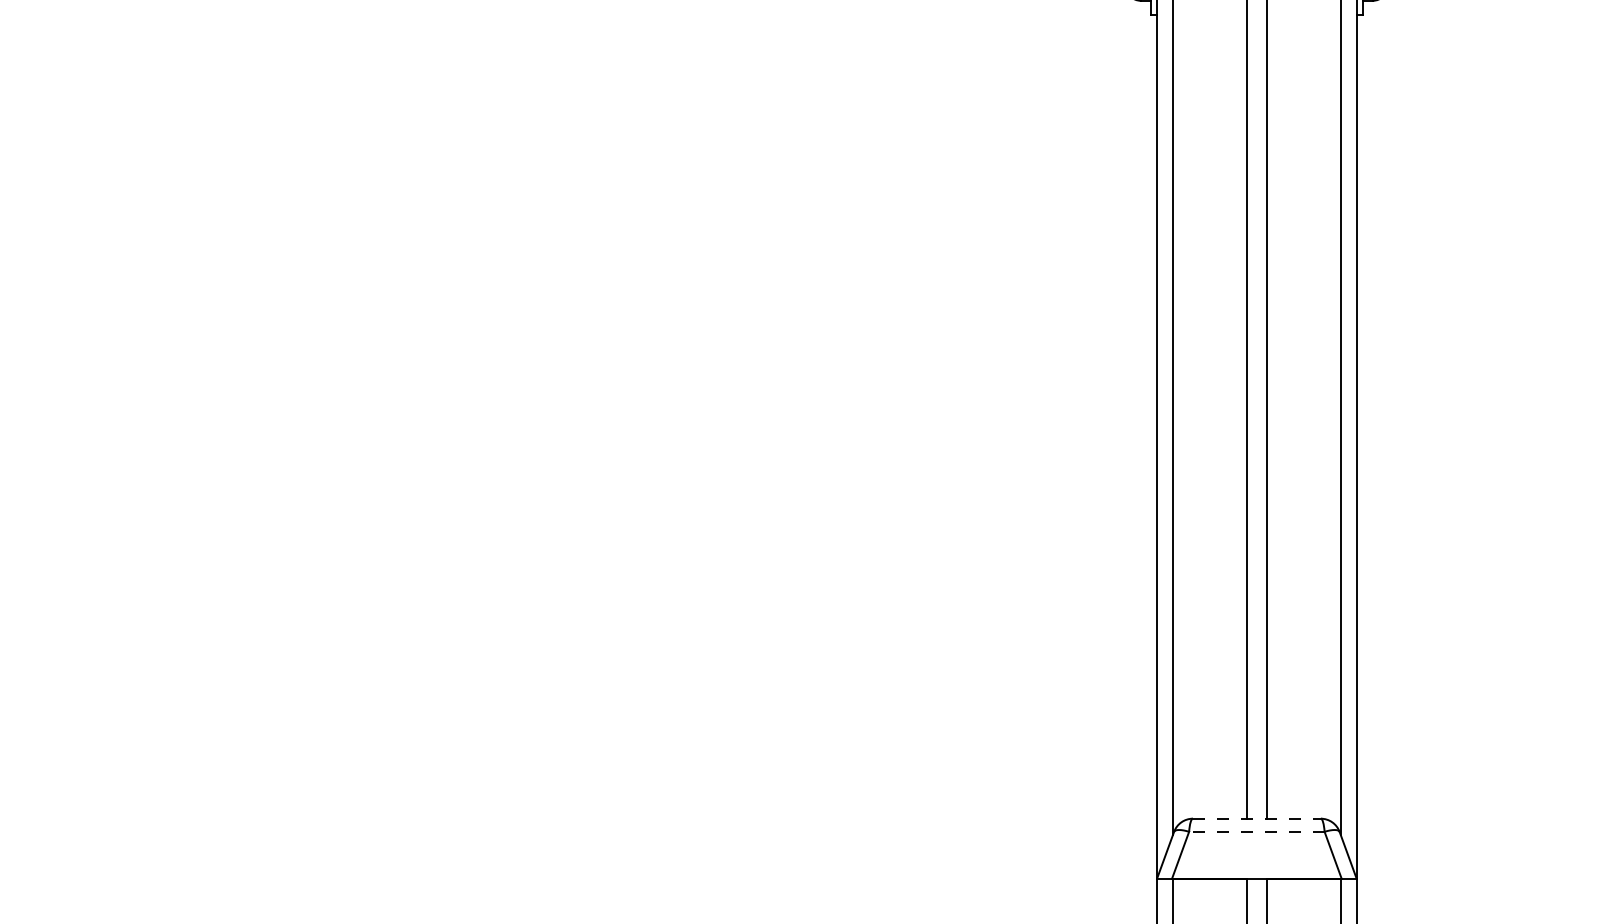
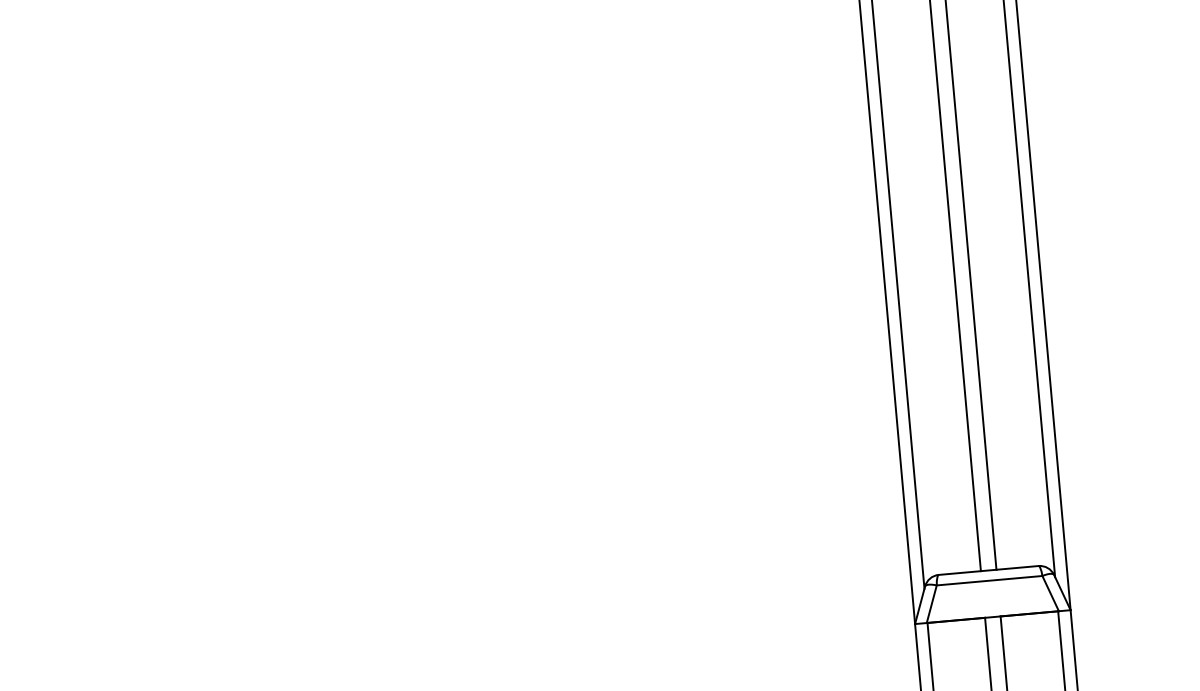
line: (1256, 818) -> (988, 570), dashed -> solid
line: (1256, 831) -> (989, 580), dashed -> solid

